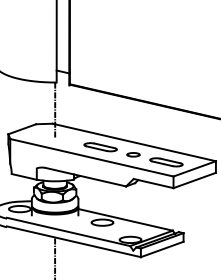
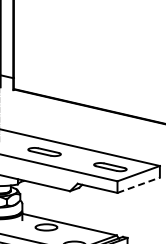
part: (133, 154) -> (77, 159), removed
line: (194, 180) -> (138, 185), solid -> dashed

